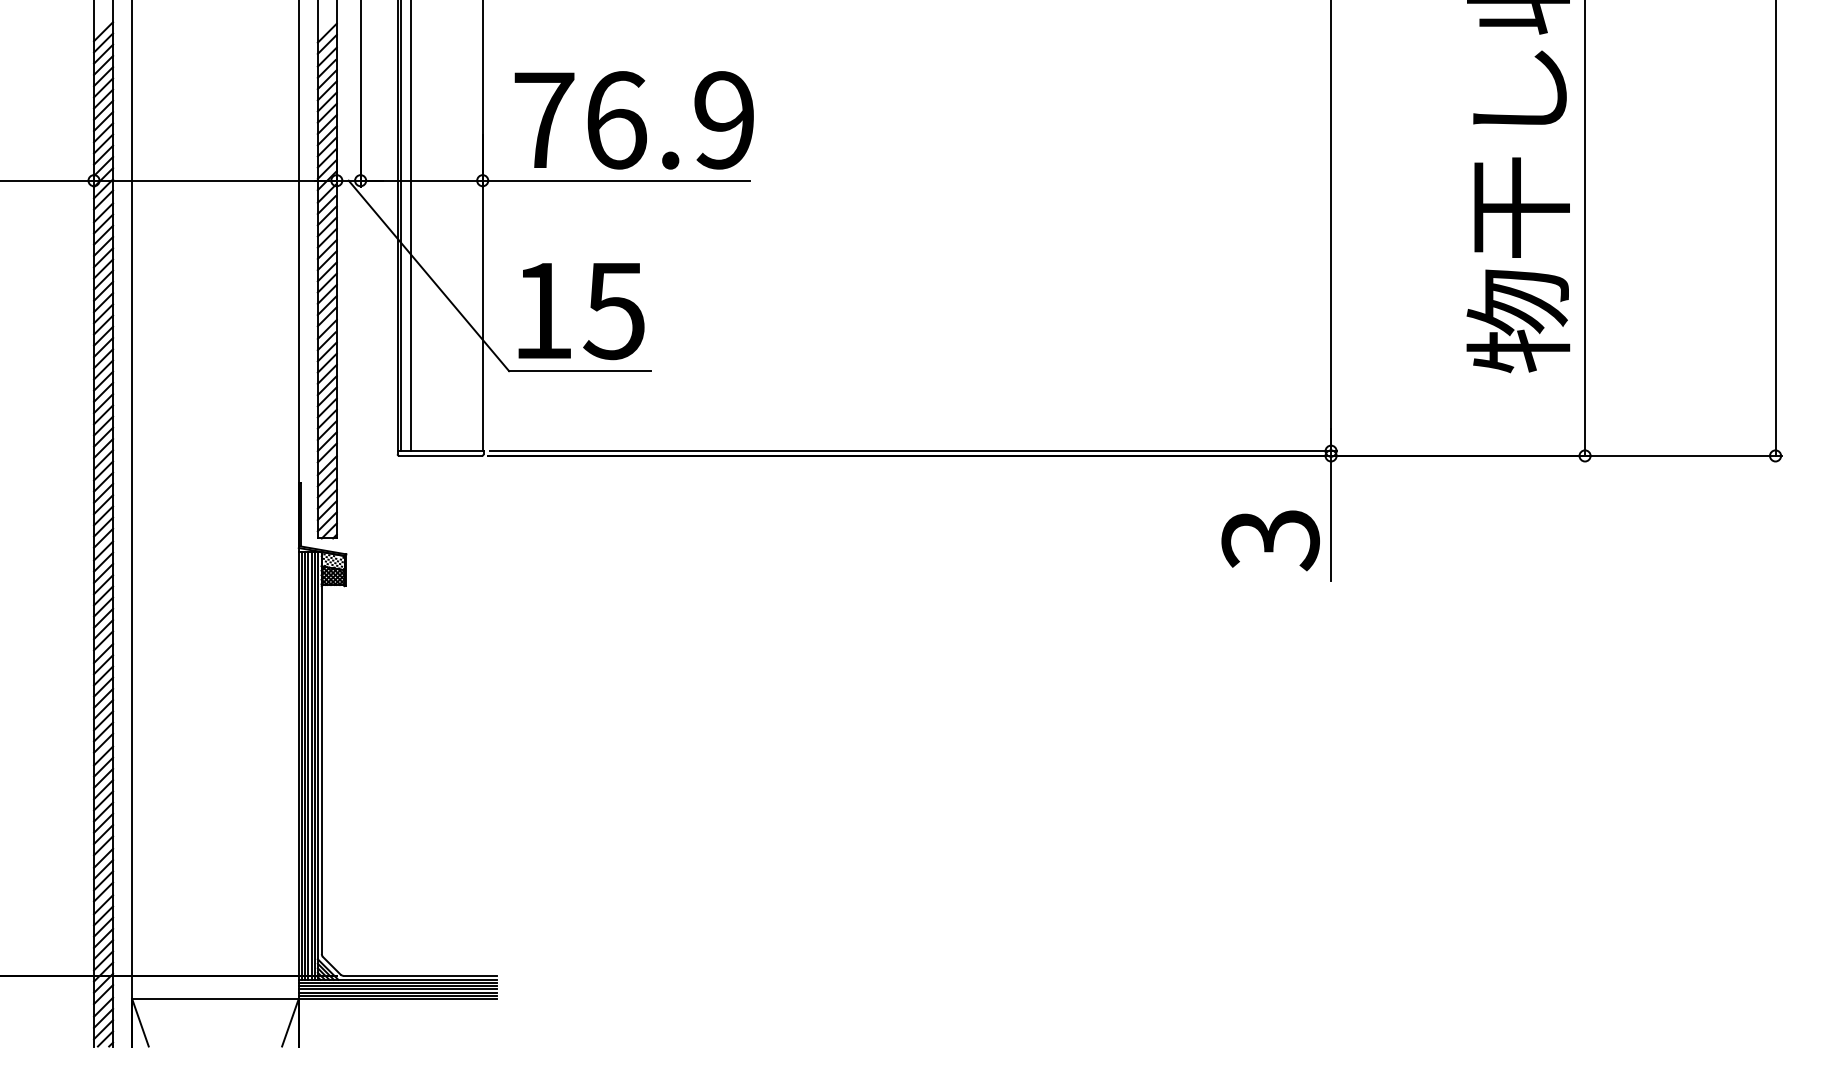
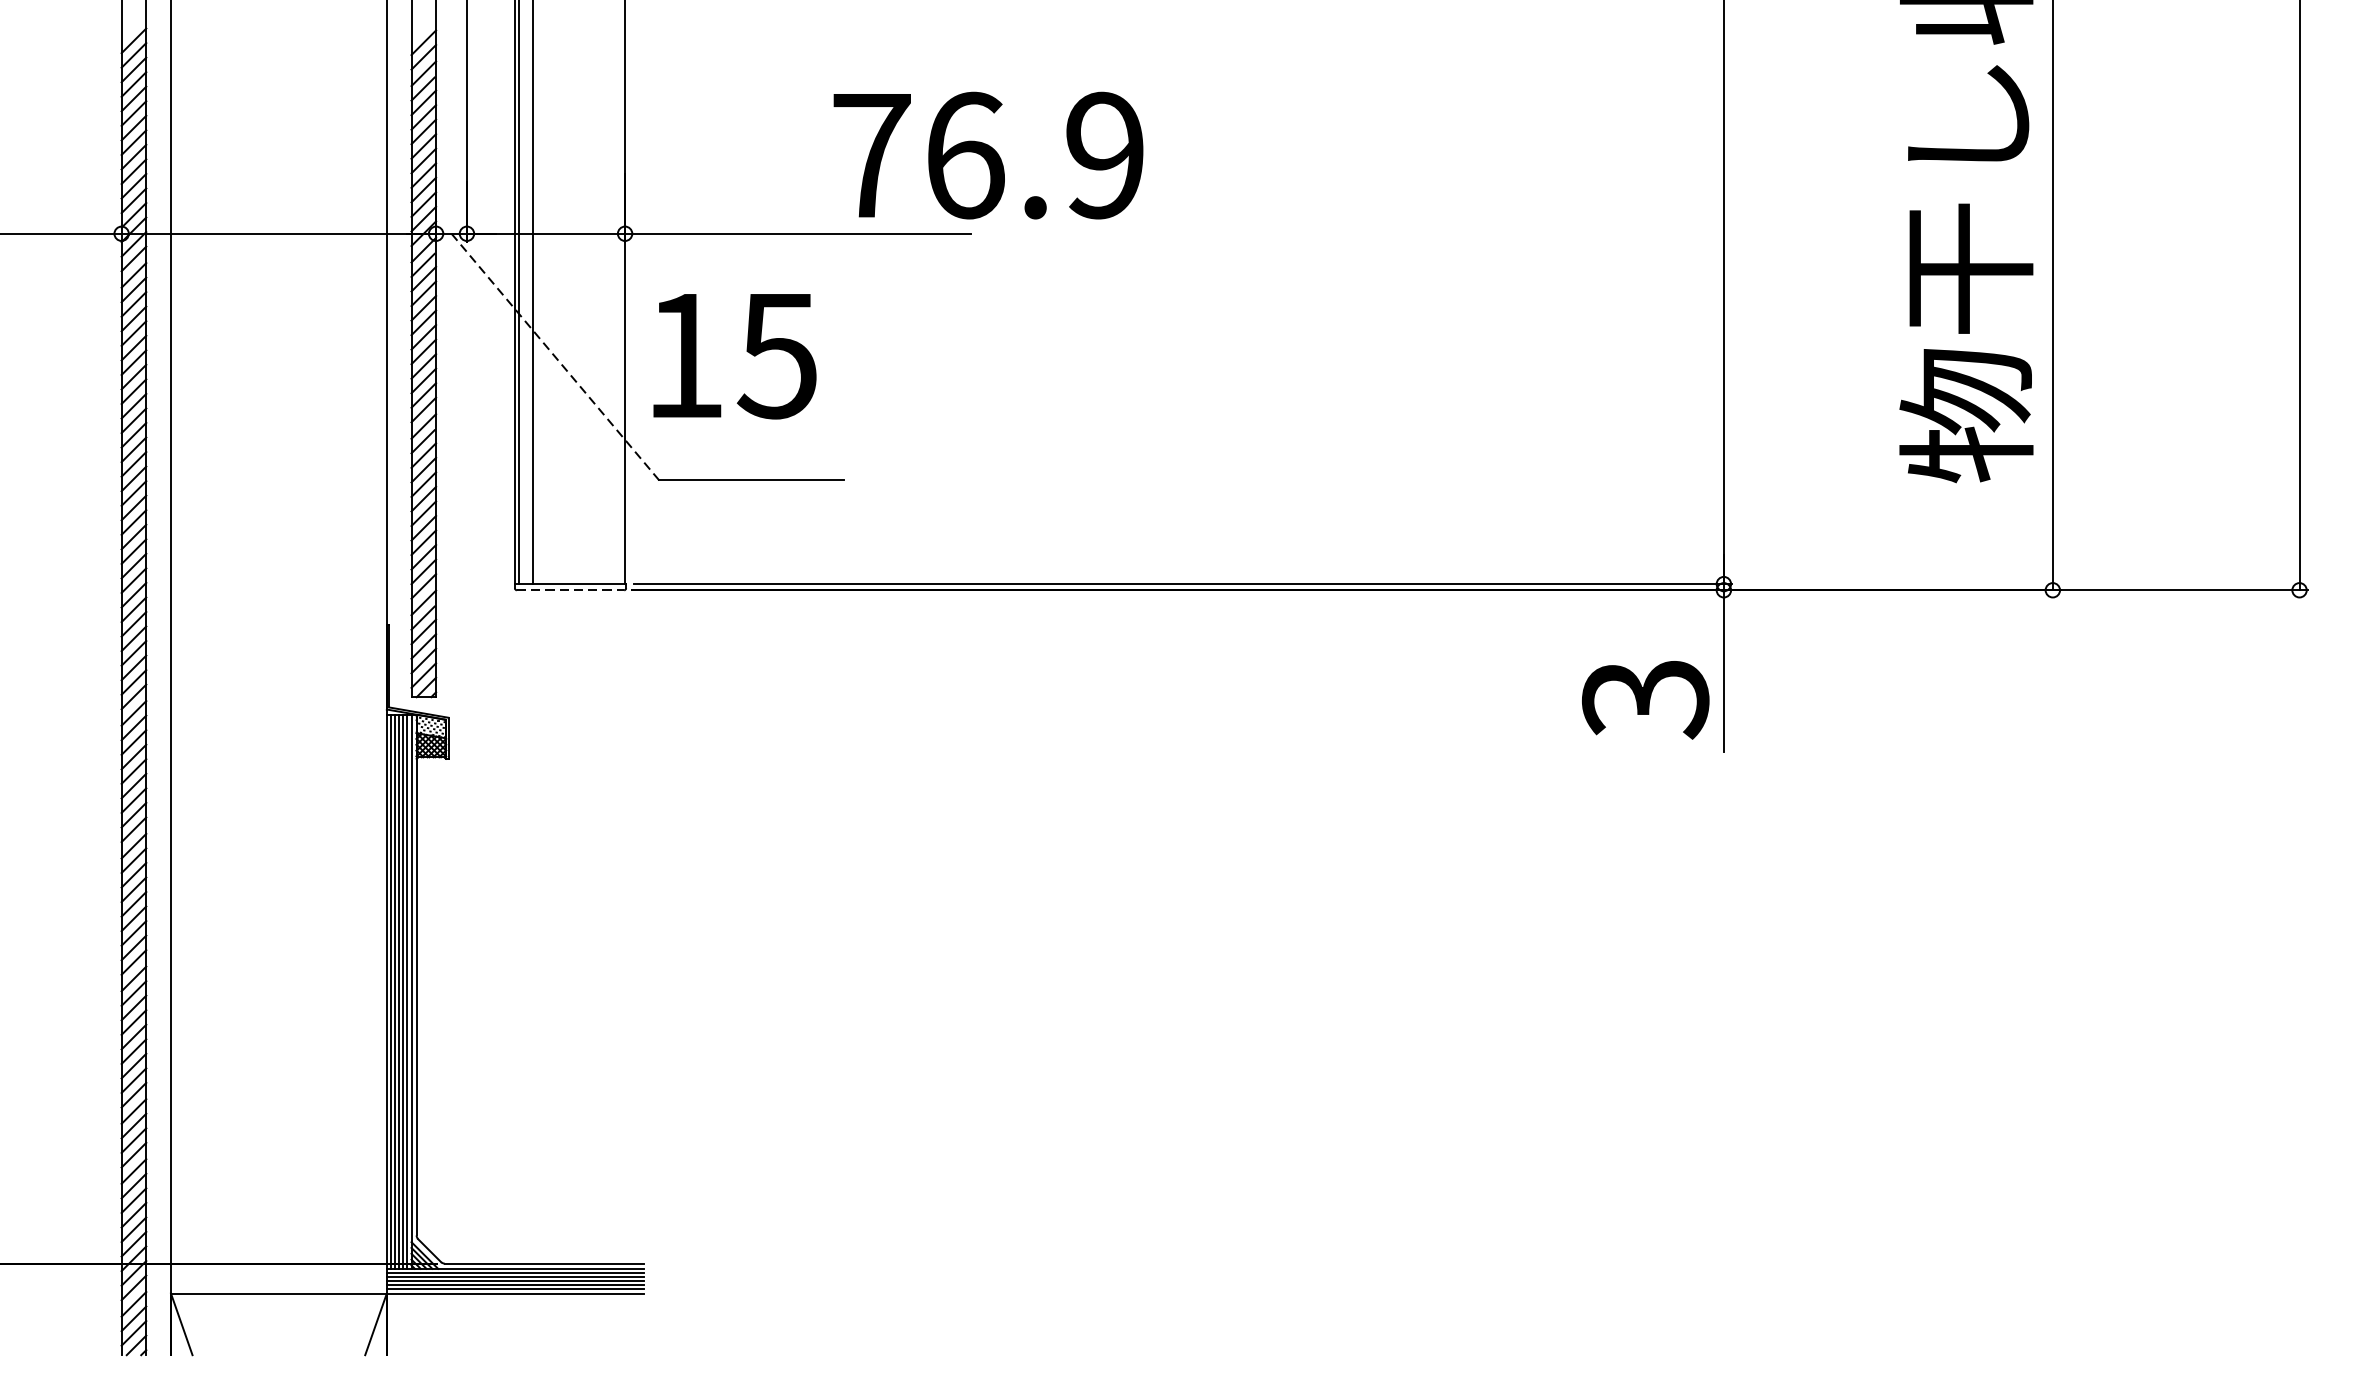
text: (633, 120) -> (987, 155), moved
line: (428, 275) -> (554, 356), solid -> dashed
text: (581, 311) -> (734, 356), moved
line: (441, 455) -> (571, 589), solid -> dashed

